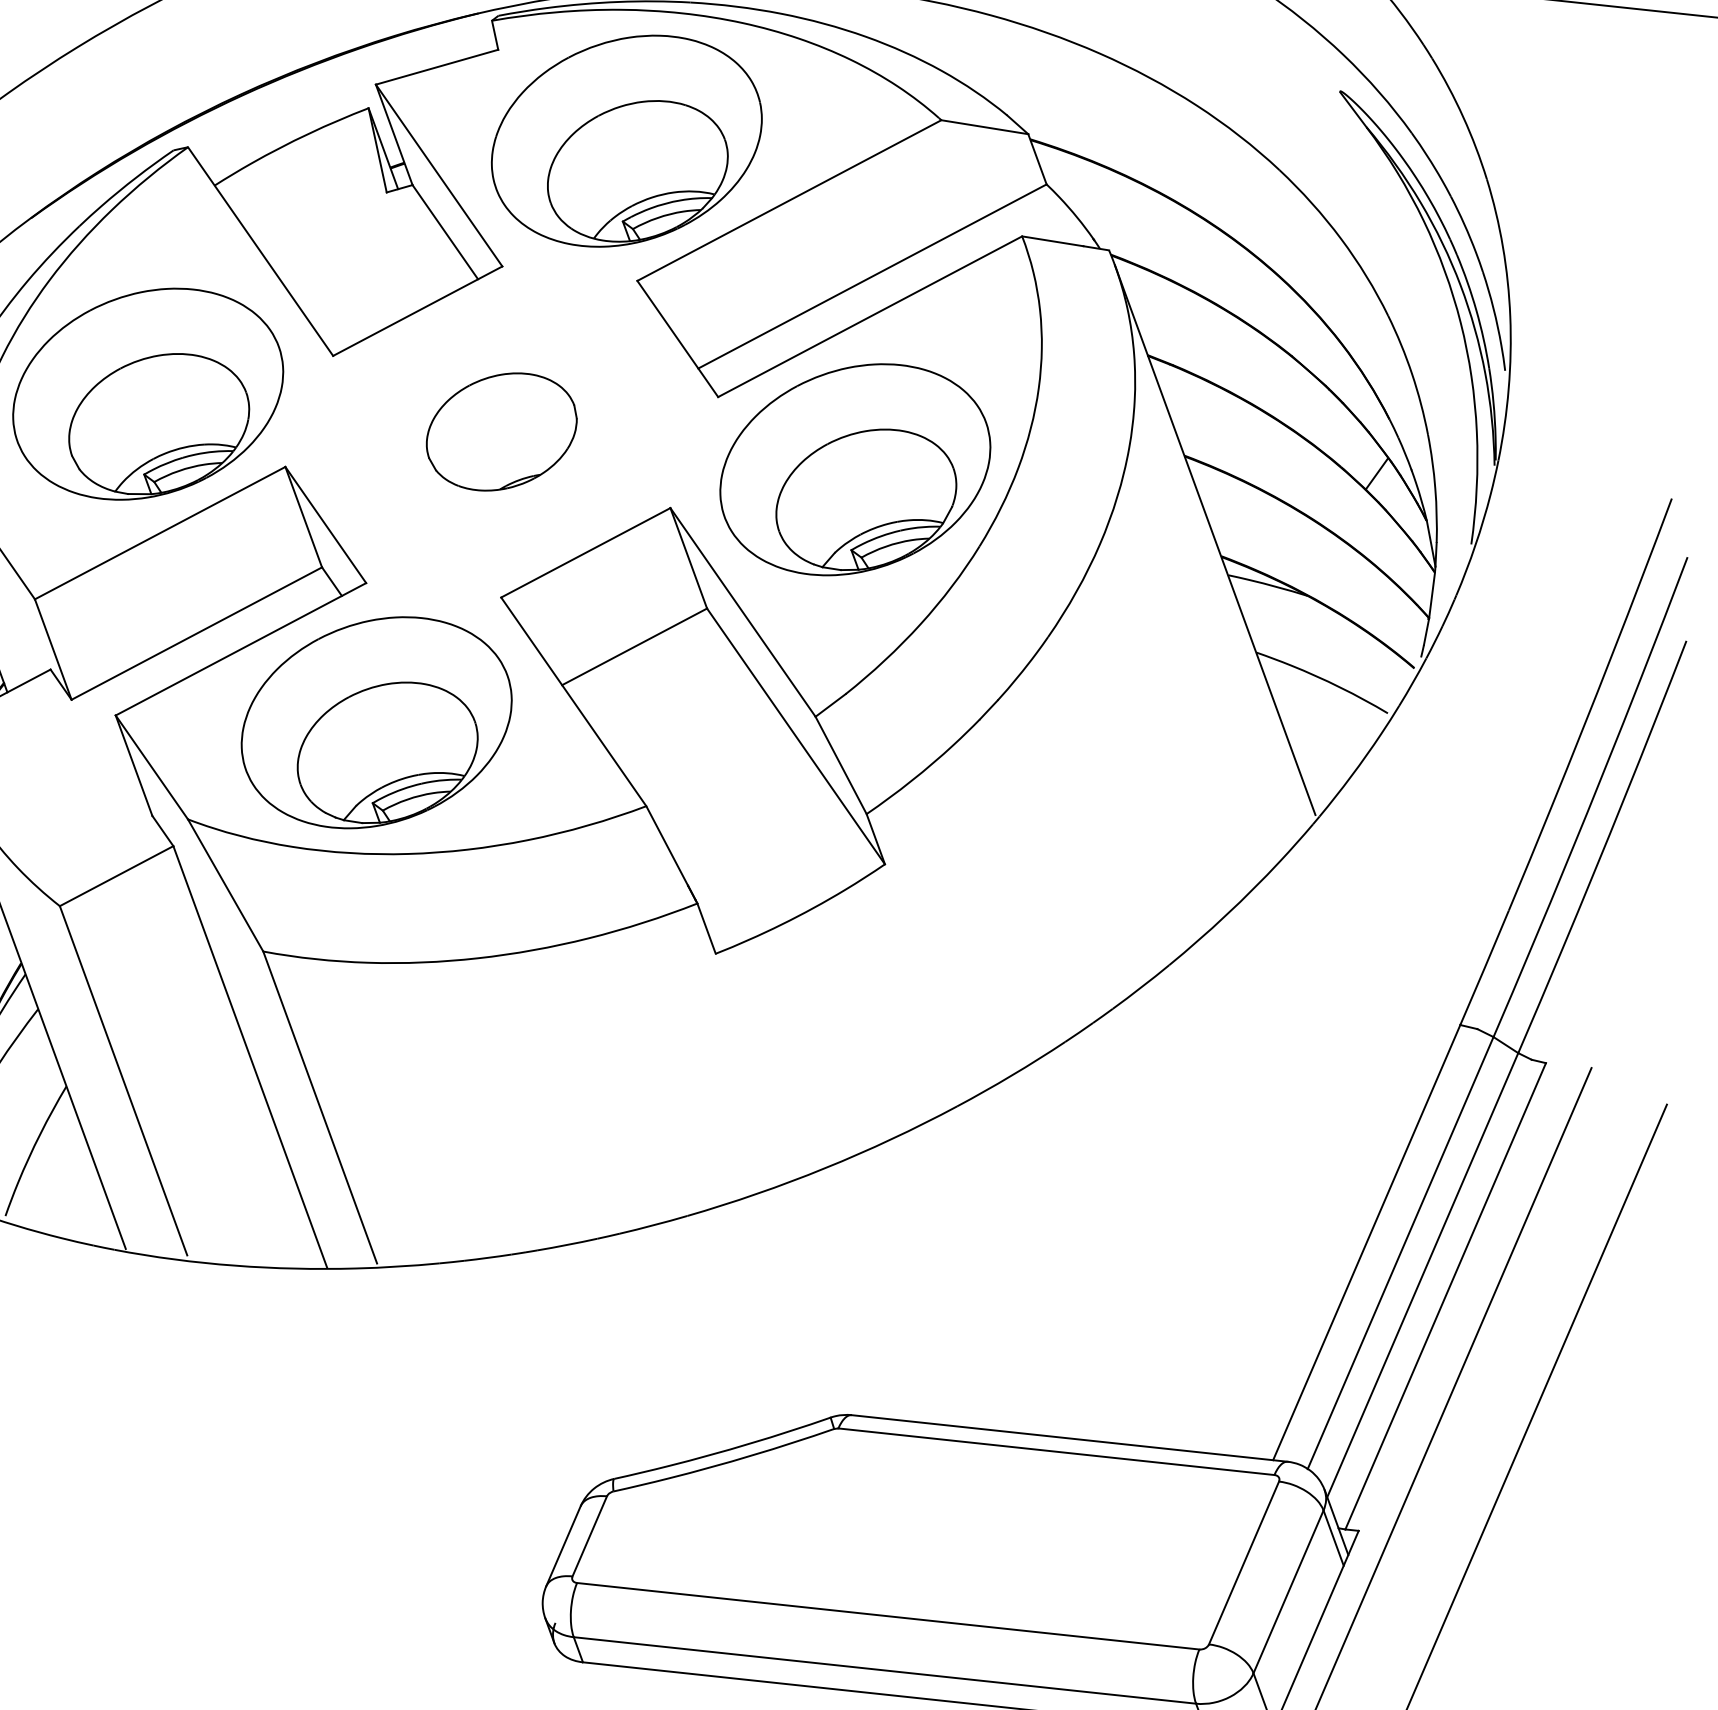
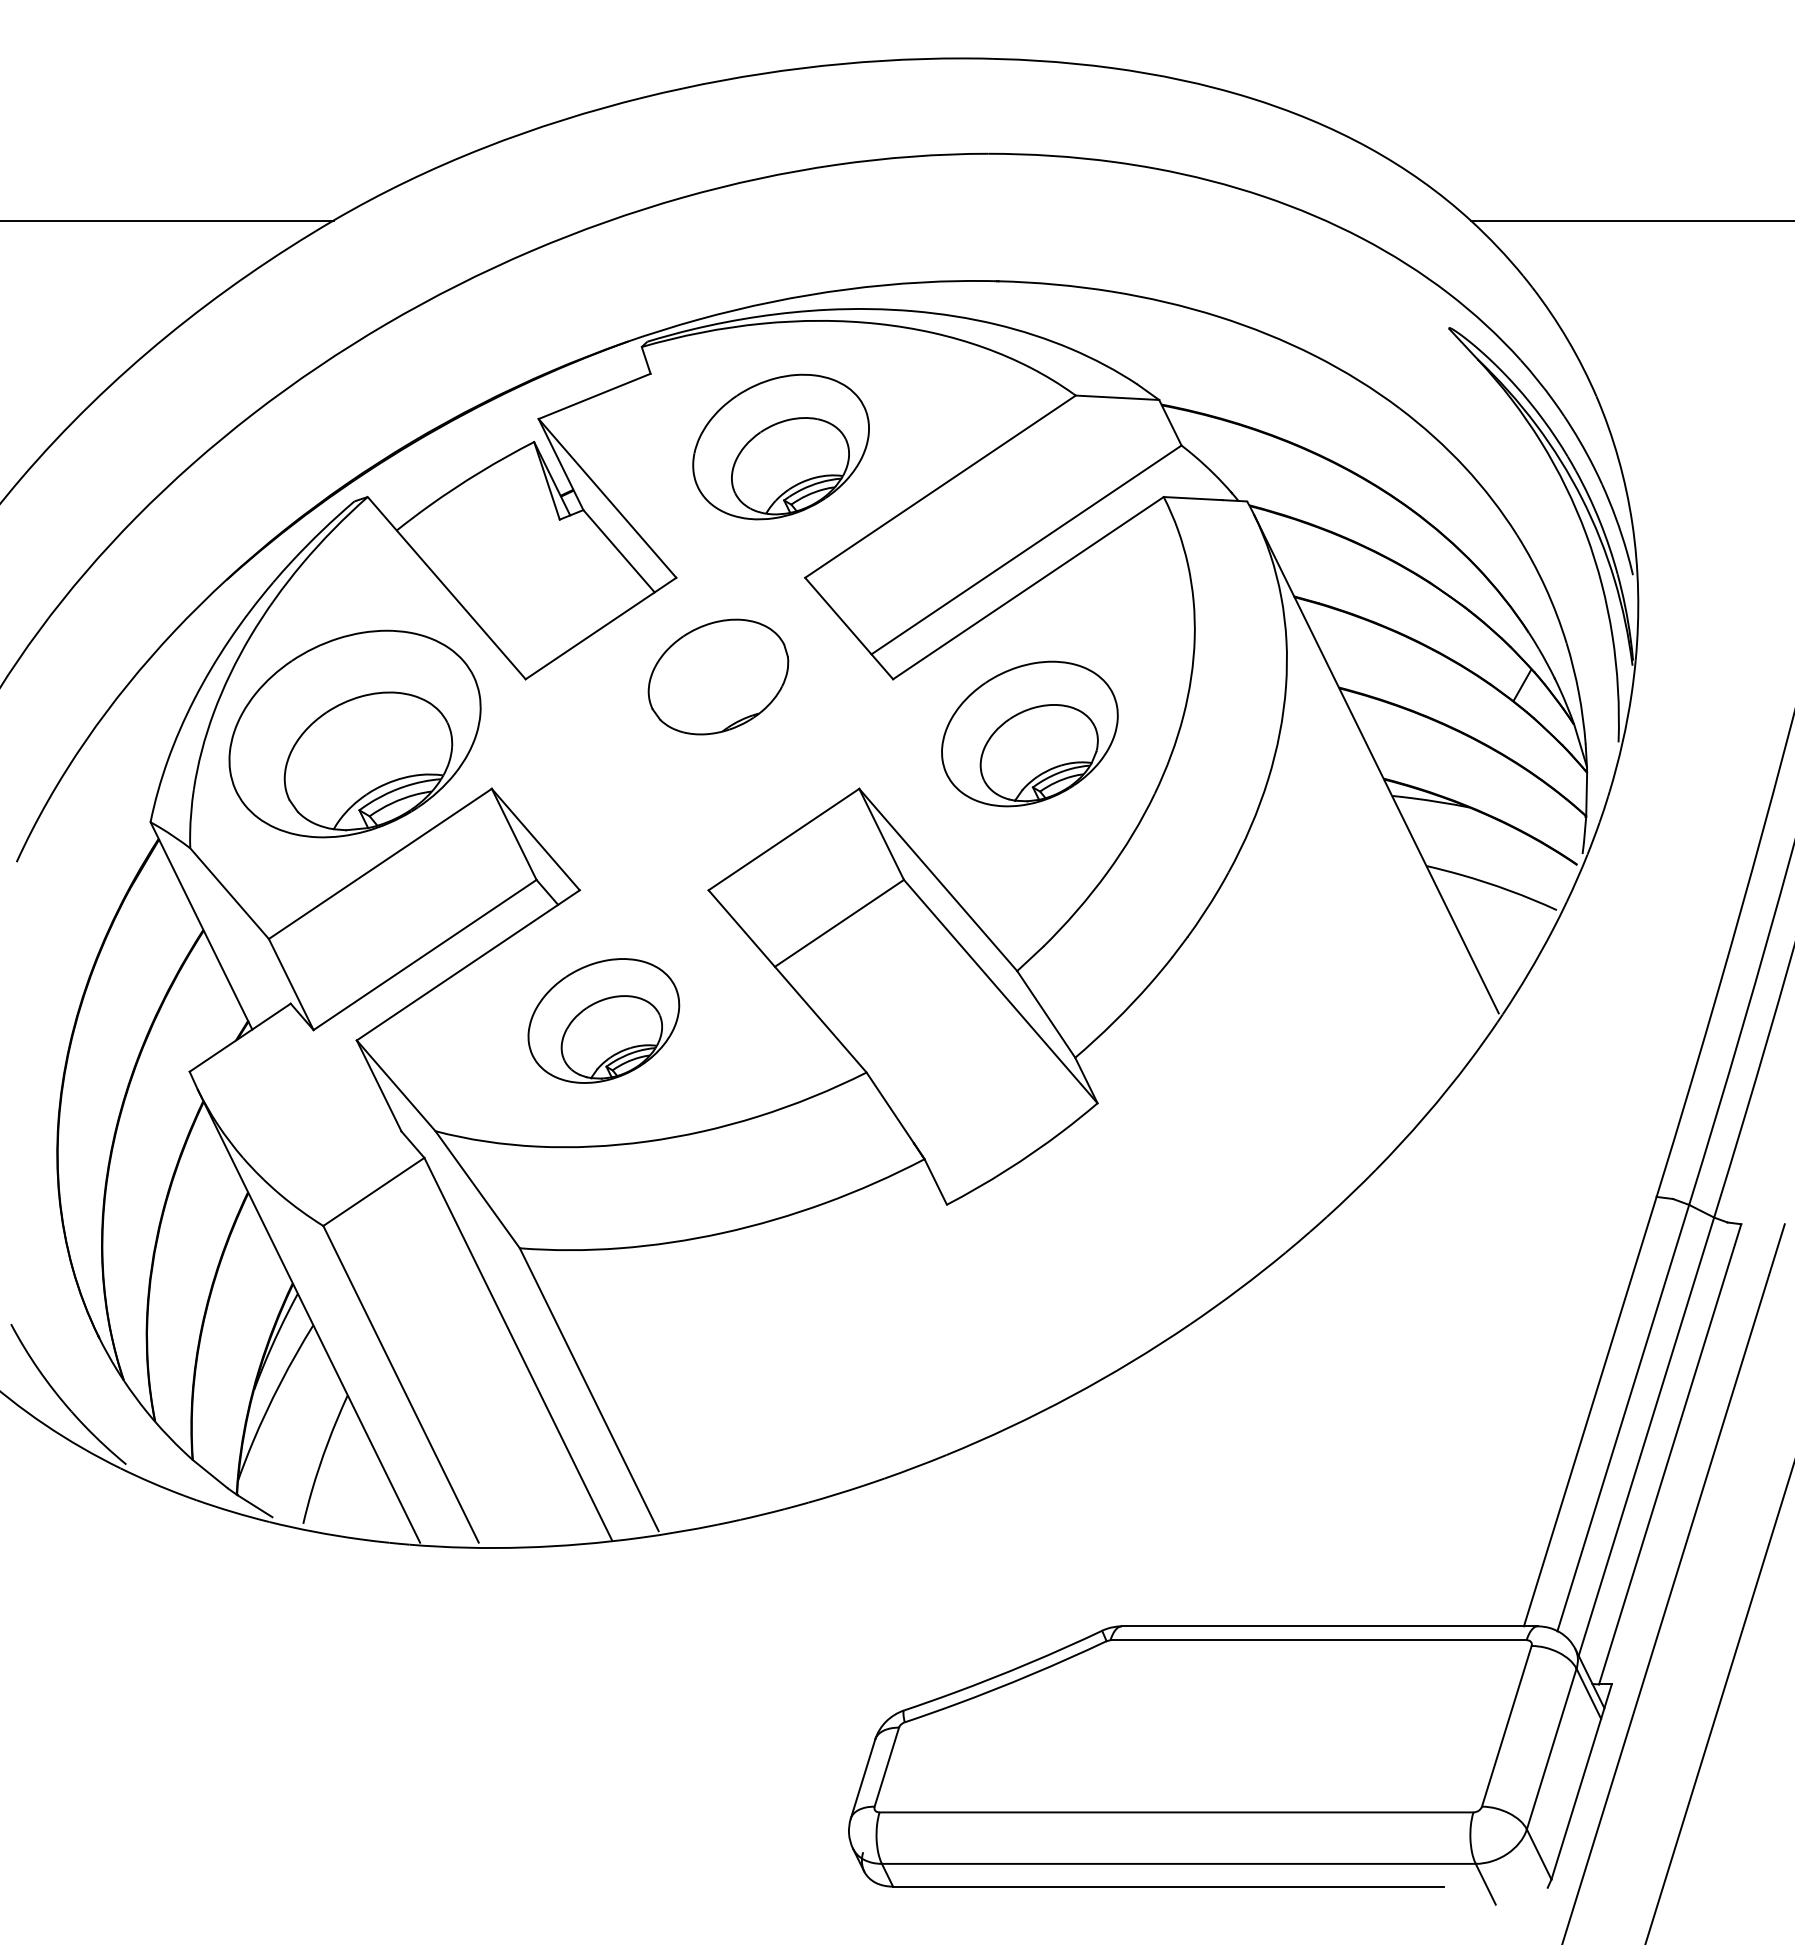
part: (626, 140) -> (780, 446), size x0.7
part: (501, 431) -> (718, 676), moved
part: (855, 469) -> (1029, 733), size x0.7
part: (376, 722) -> (603, 1020), size x0.6

